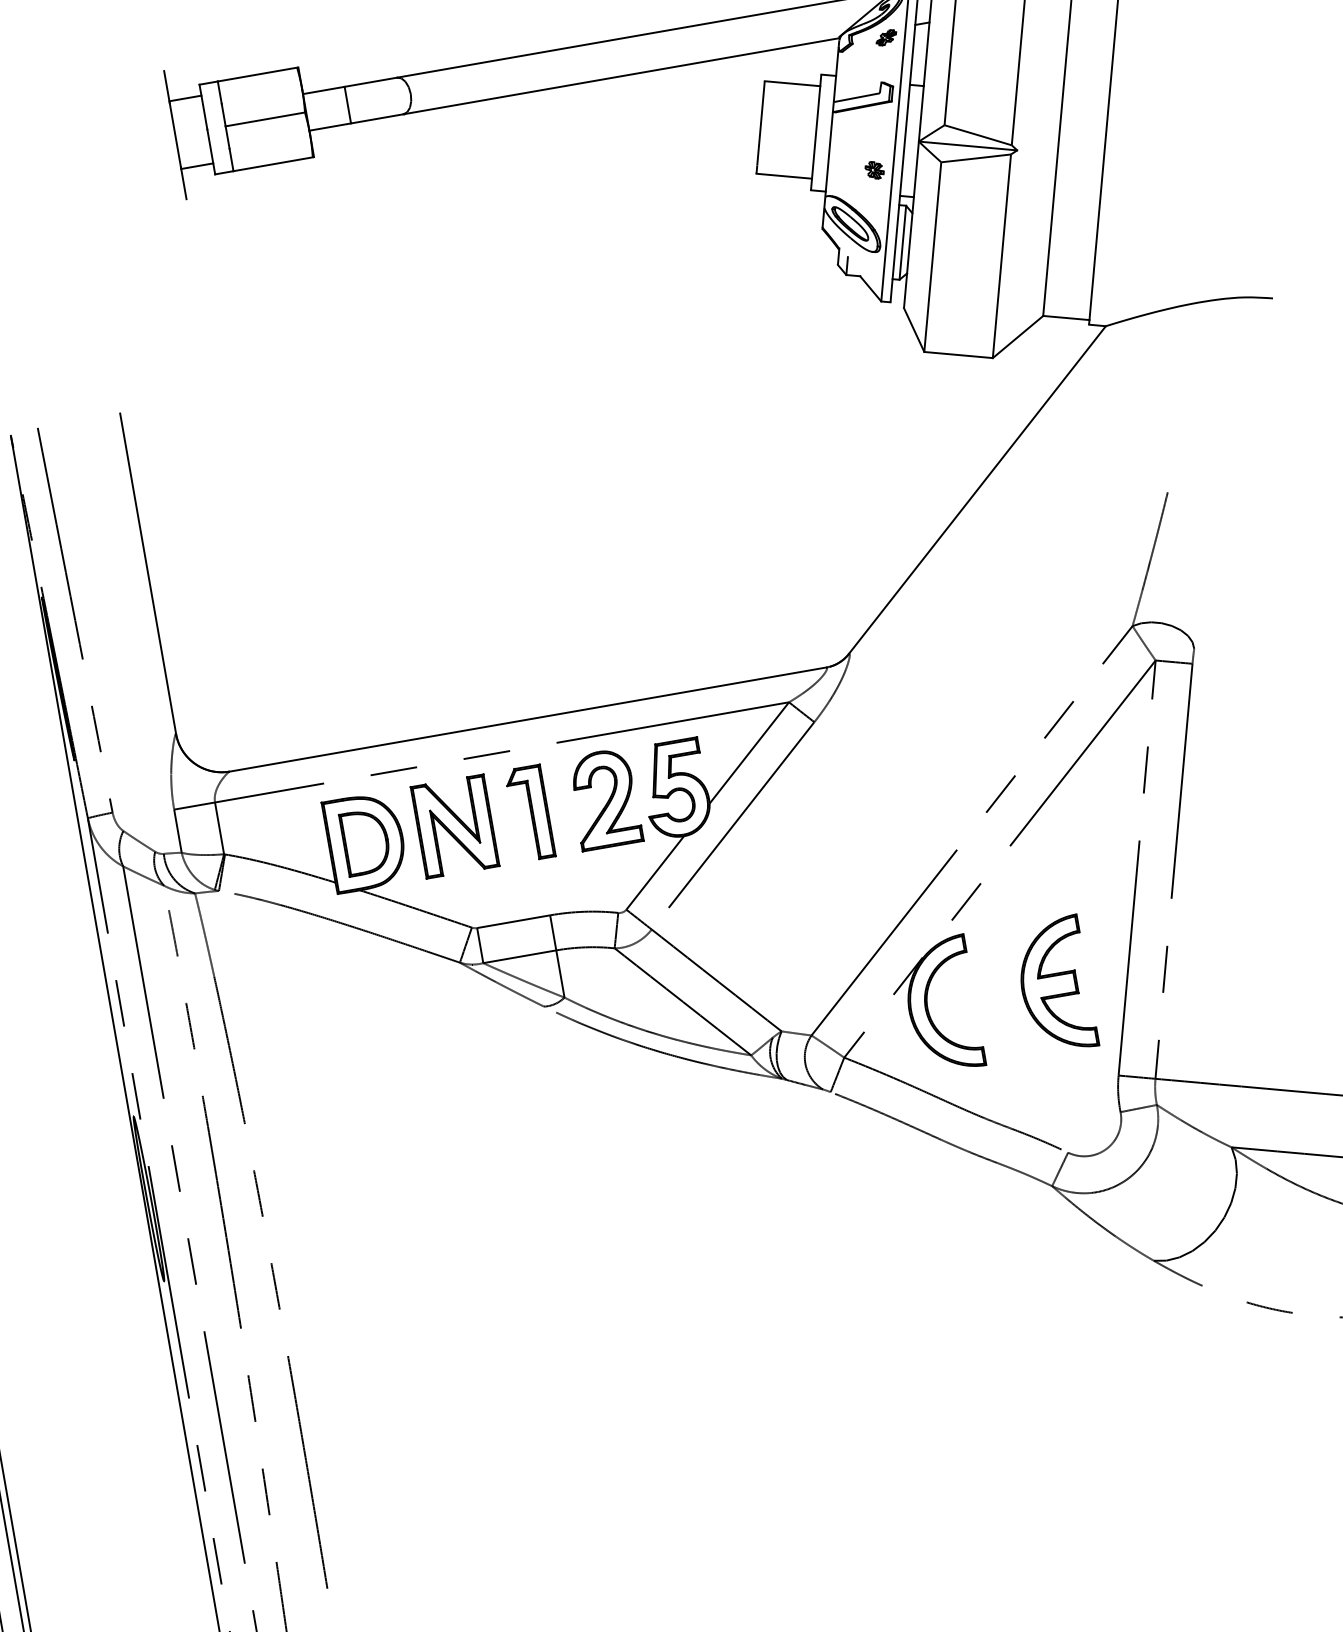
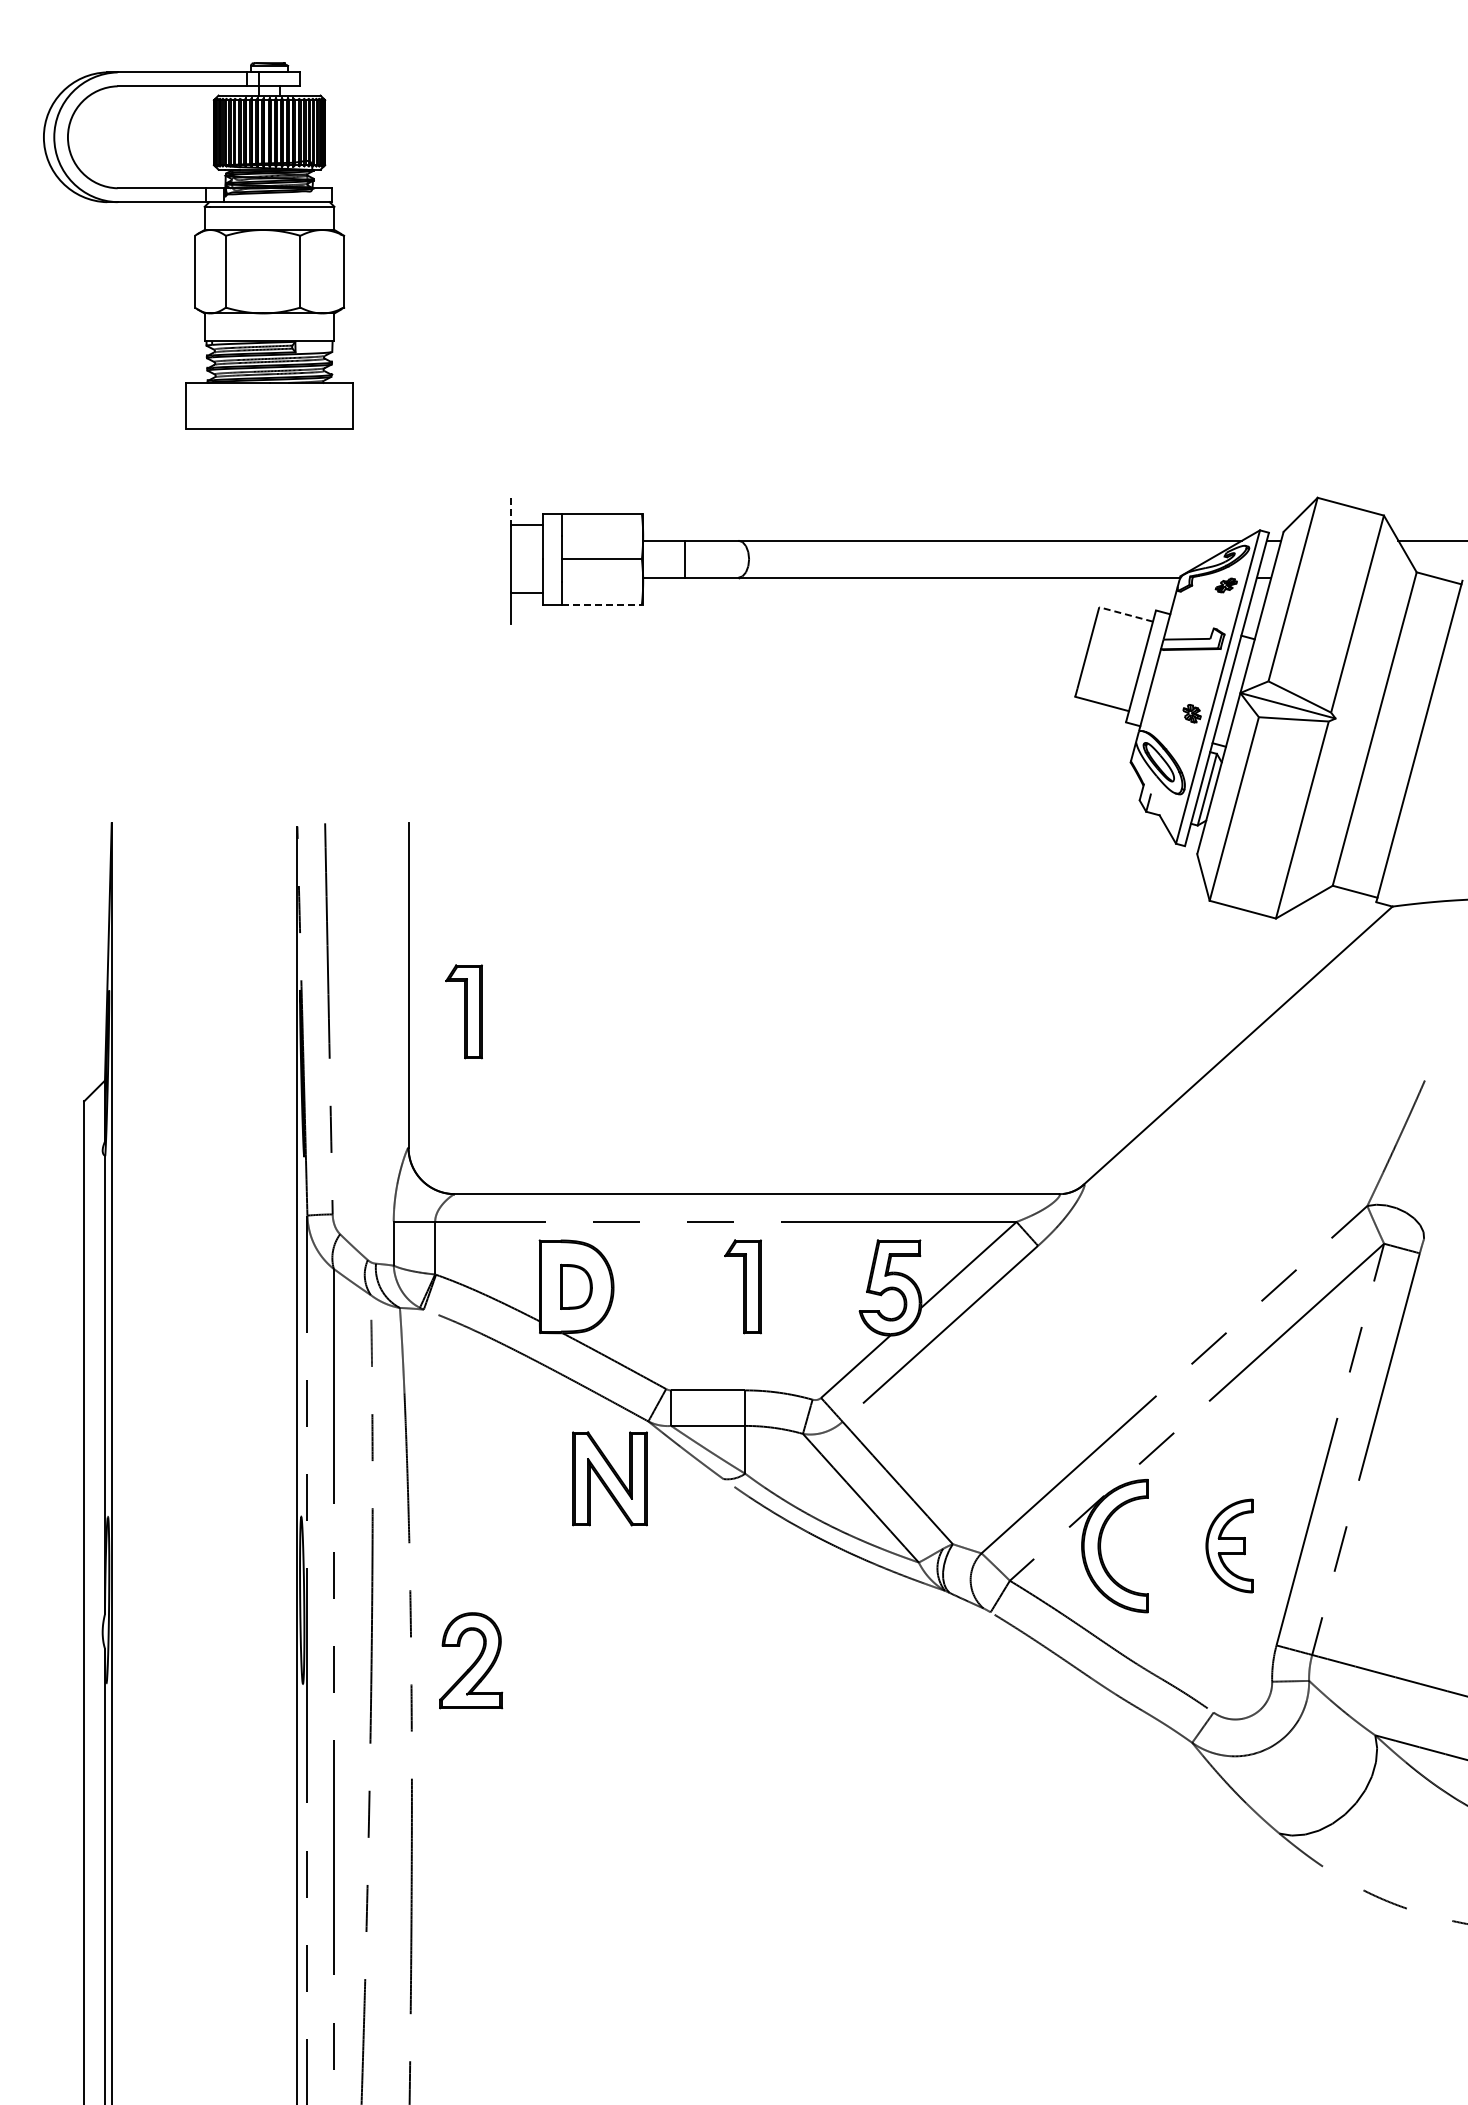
line: (792, 83) -> (1126, 614), solid -> dashed
line: (166, 86) -> (510, 509), solid -> dashed
line: (273, 164) -> (602, 604), solid -> dashed
part: (206, 589) -> (463, 1011), added
part: (605, 798) -> (471, 1660), moved
part: (454, 826) -> (609, 1478), moved
part: (365, 841) -> (576, 1286), size x0.7
part: (1054, 985) -> (1229, 1545), size x0.7

